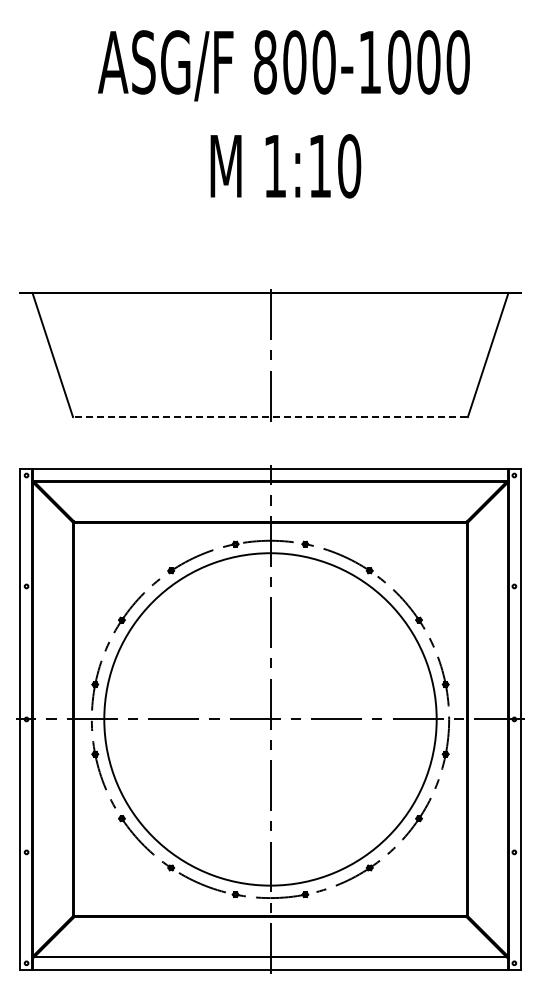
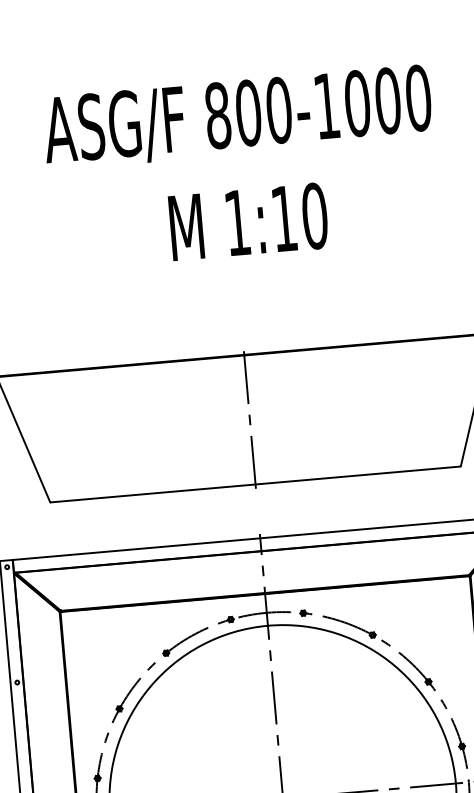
line: (270, 417) -> (255, 484), dashed -> solid

